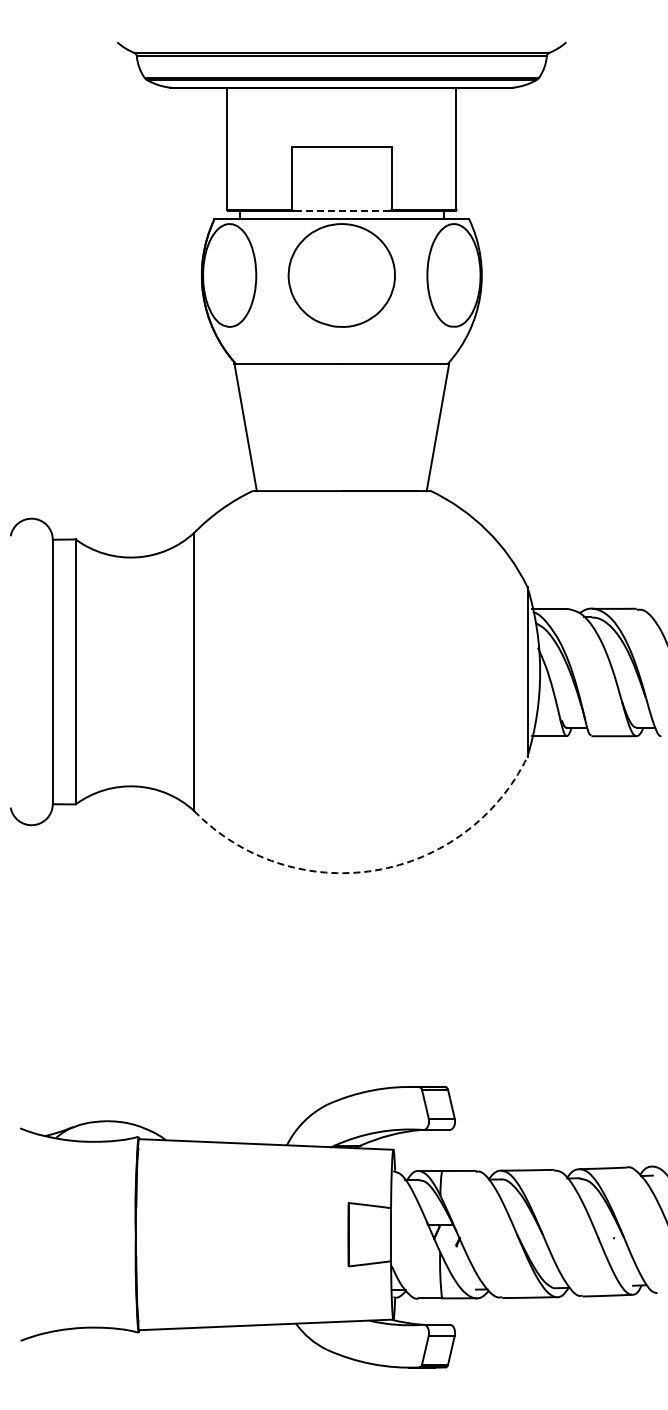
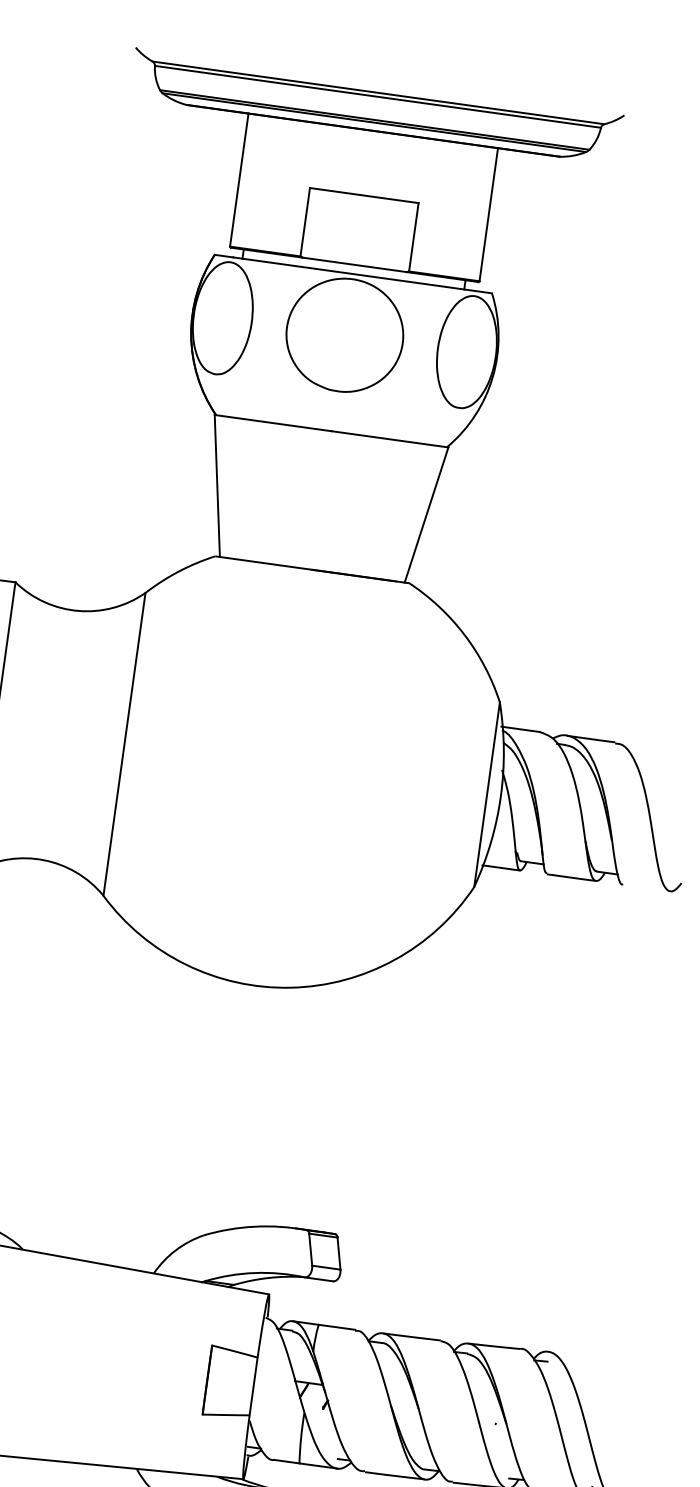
line: (341, 210) -> (354, 264), dashed -> solid
arc: (374, 870) -> (290, 987), dashed -> solid

